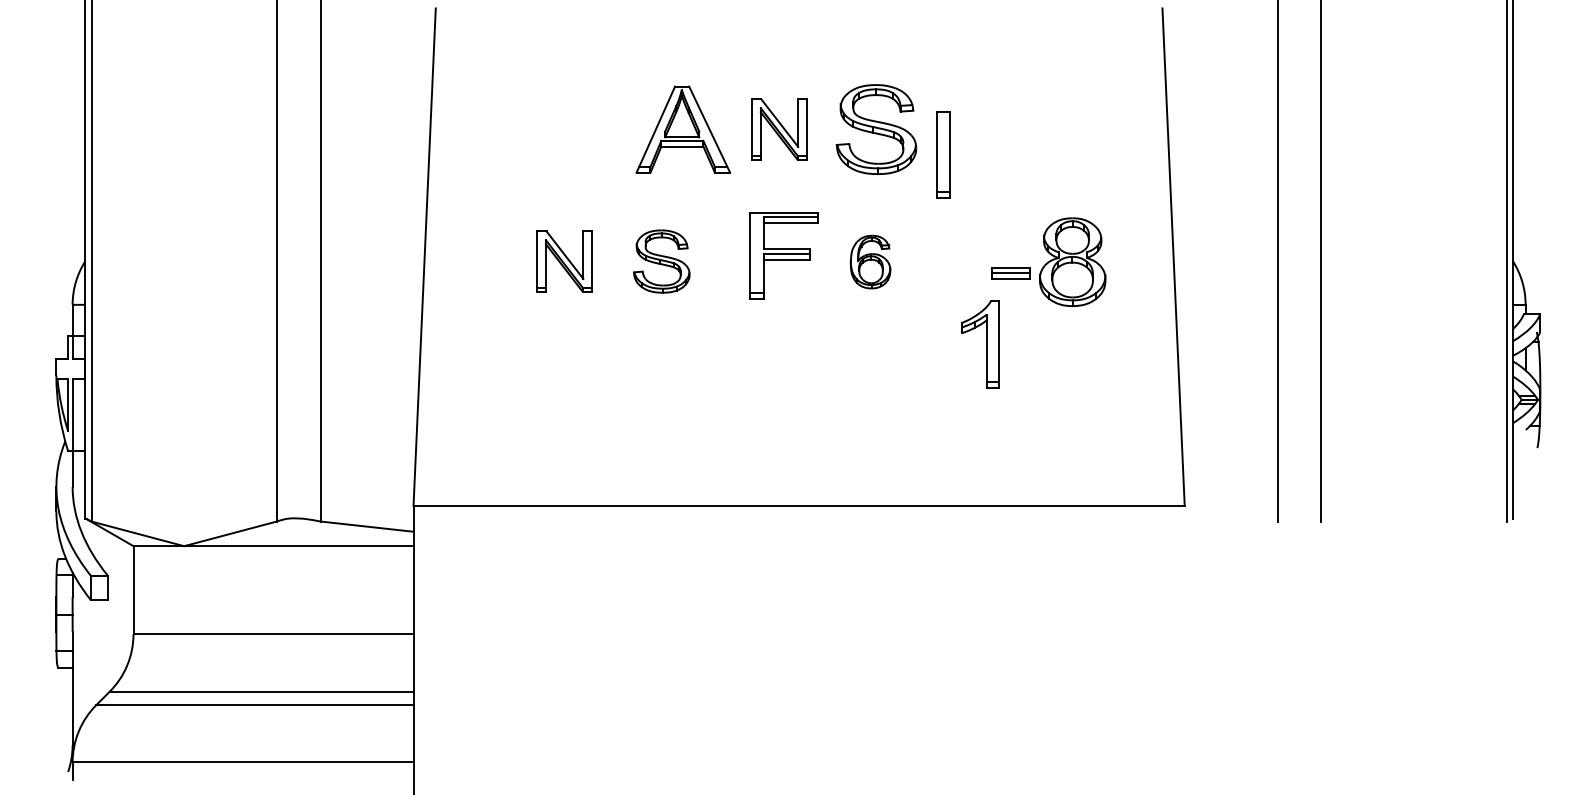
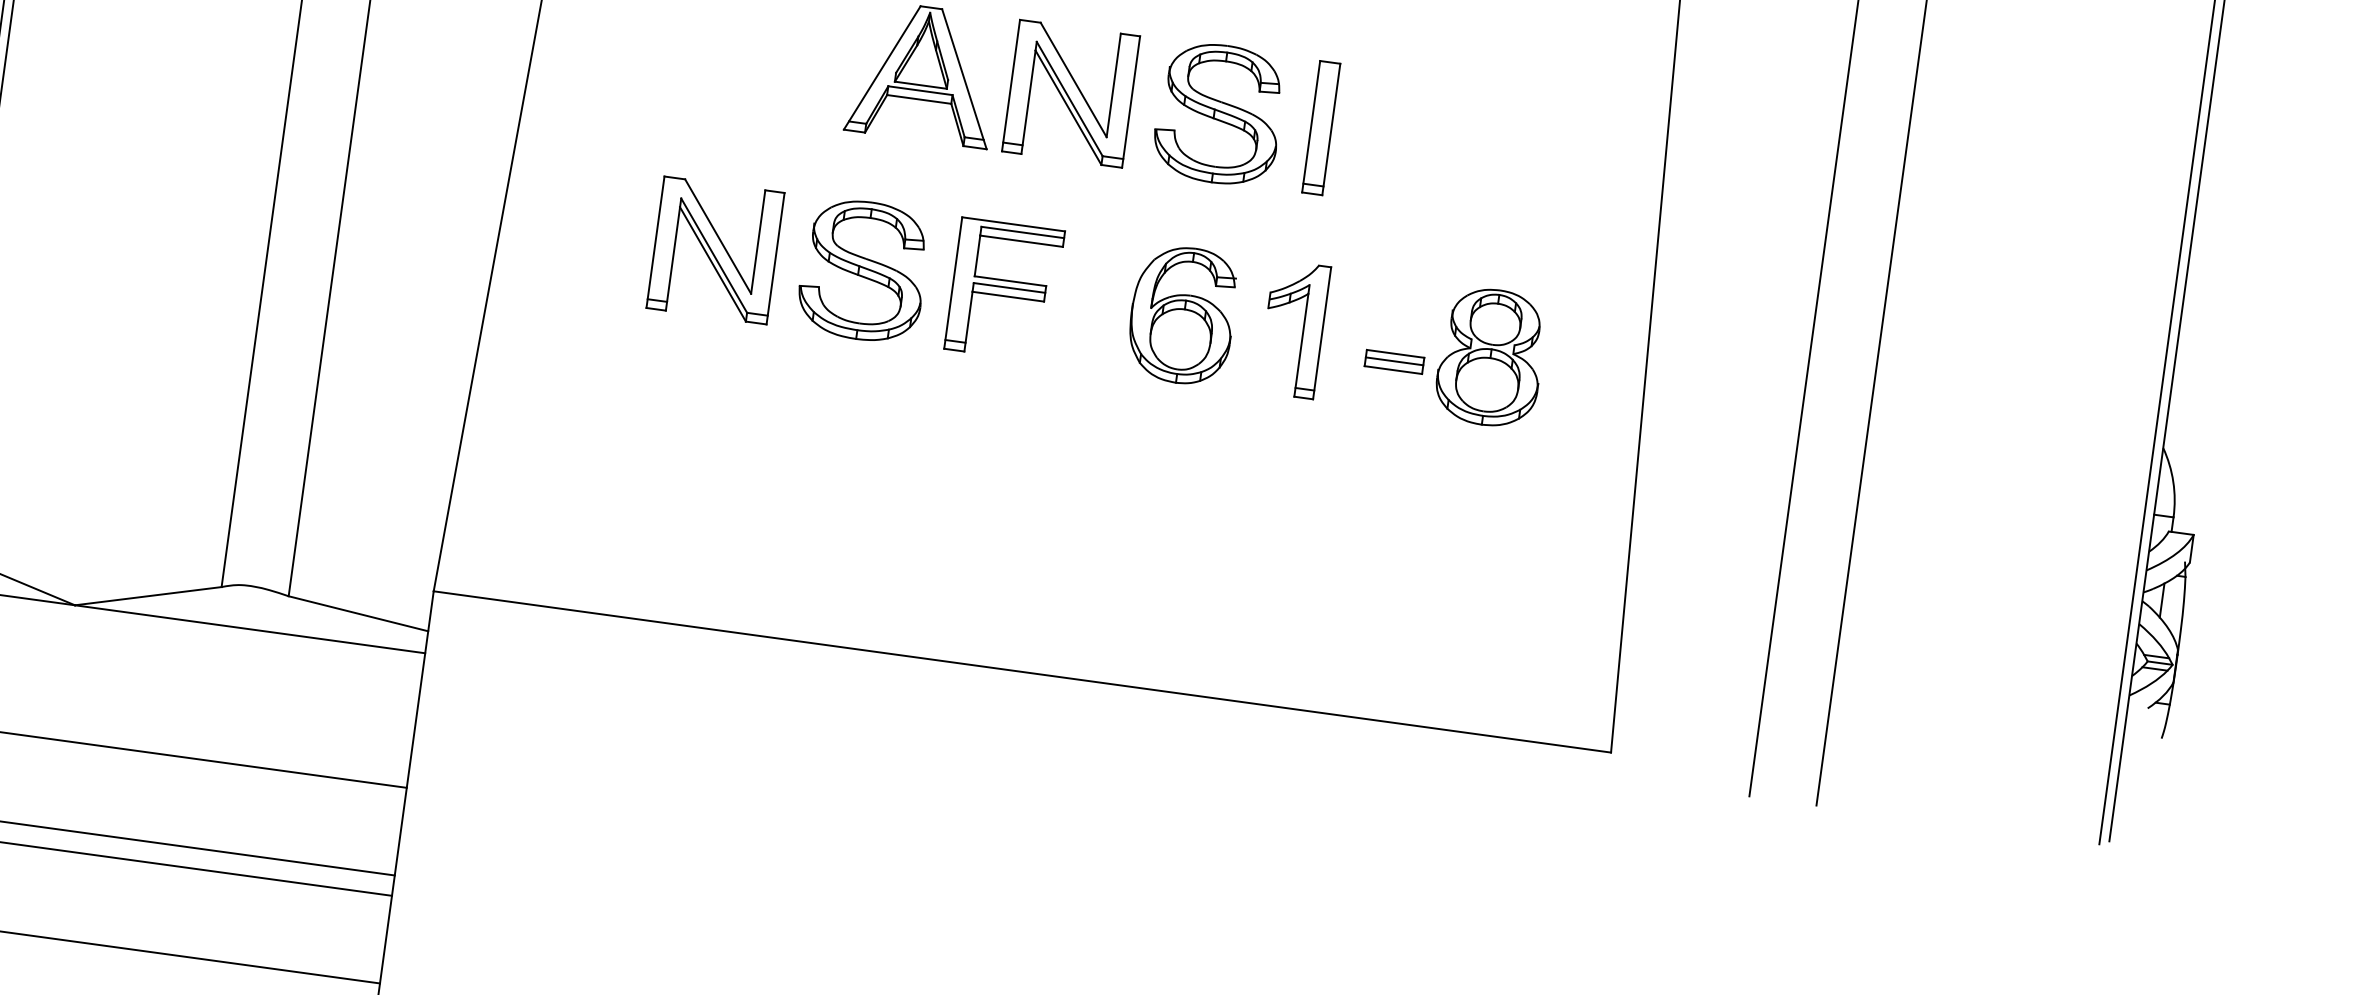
part: (779, 129) -> (1071, 93), size x1.43
part: (943, 154) -> (1321, 127), moved
part: (783, 255) -> (1003, 289), moved
part: (564, 261) -> (715, 250), size x1.43
part: (661, 261) -> (863, 270), size x1.43
part: (870, 261) -> (1182, 314), size x1.67
part: (980, 344) -> (1293, 329), moved

